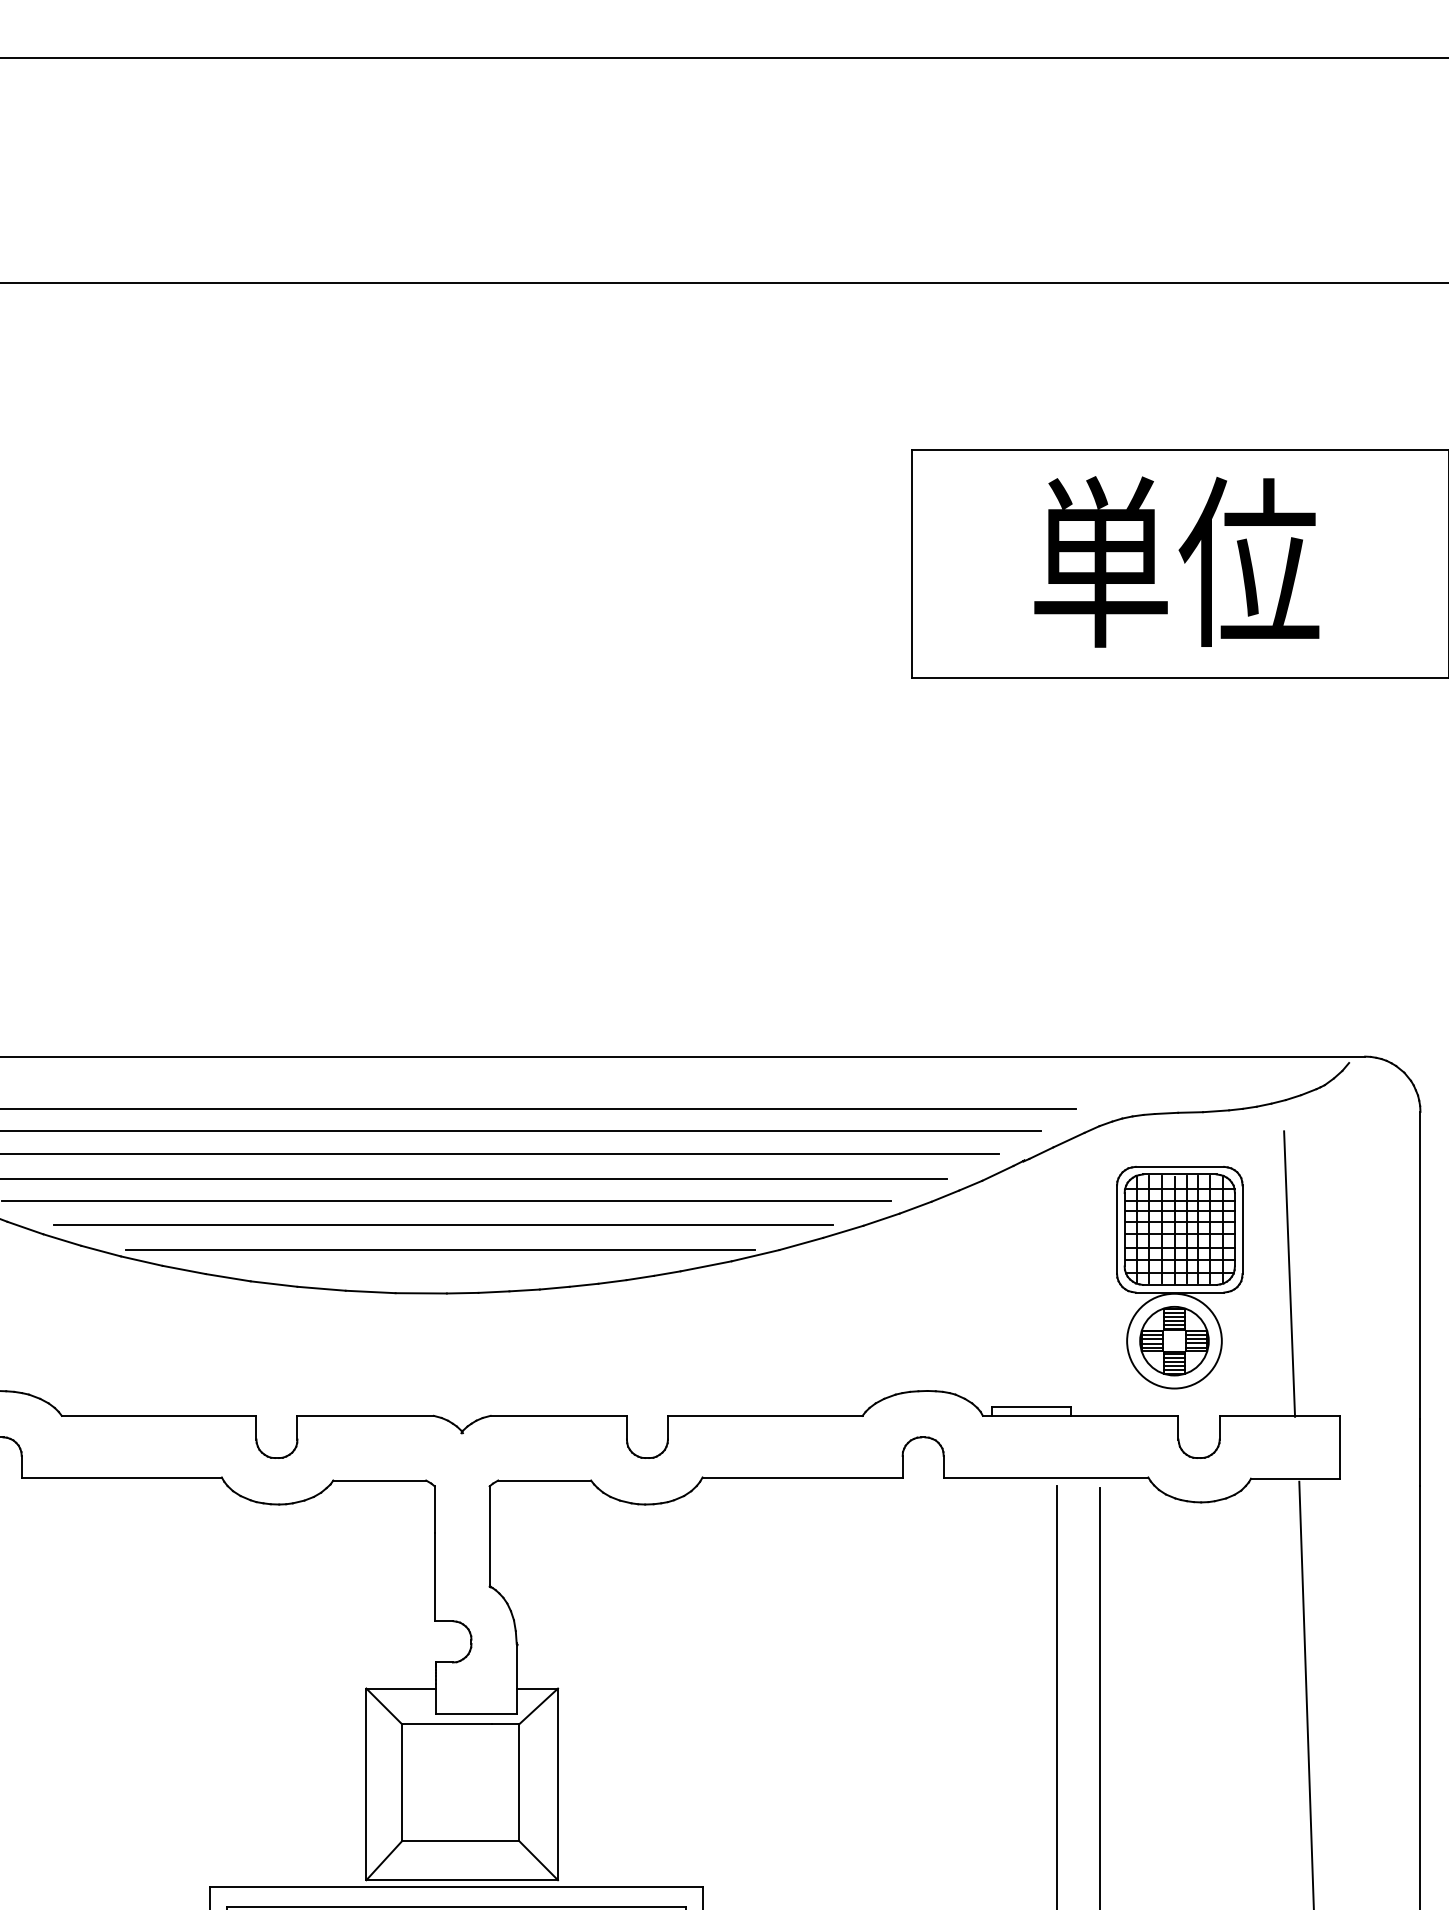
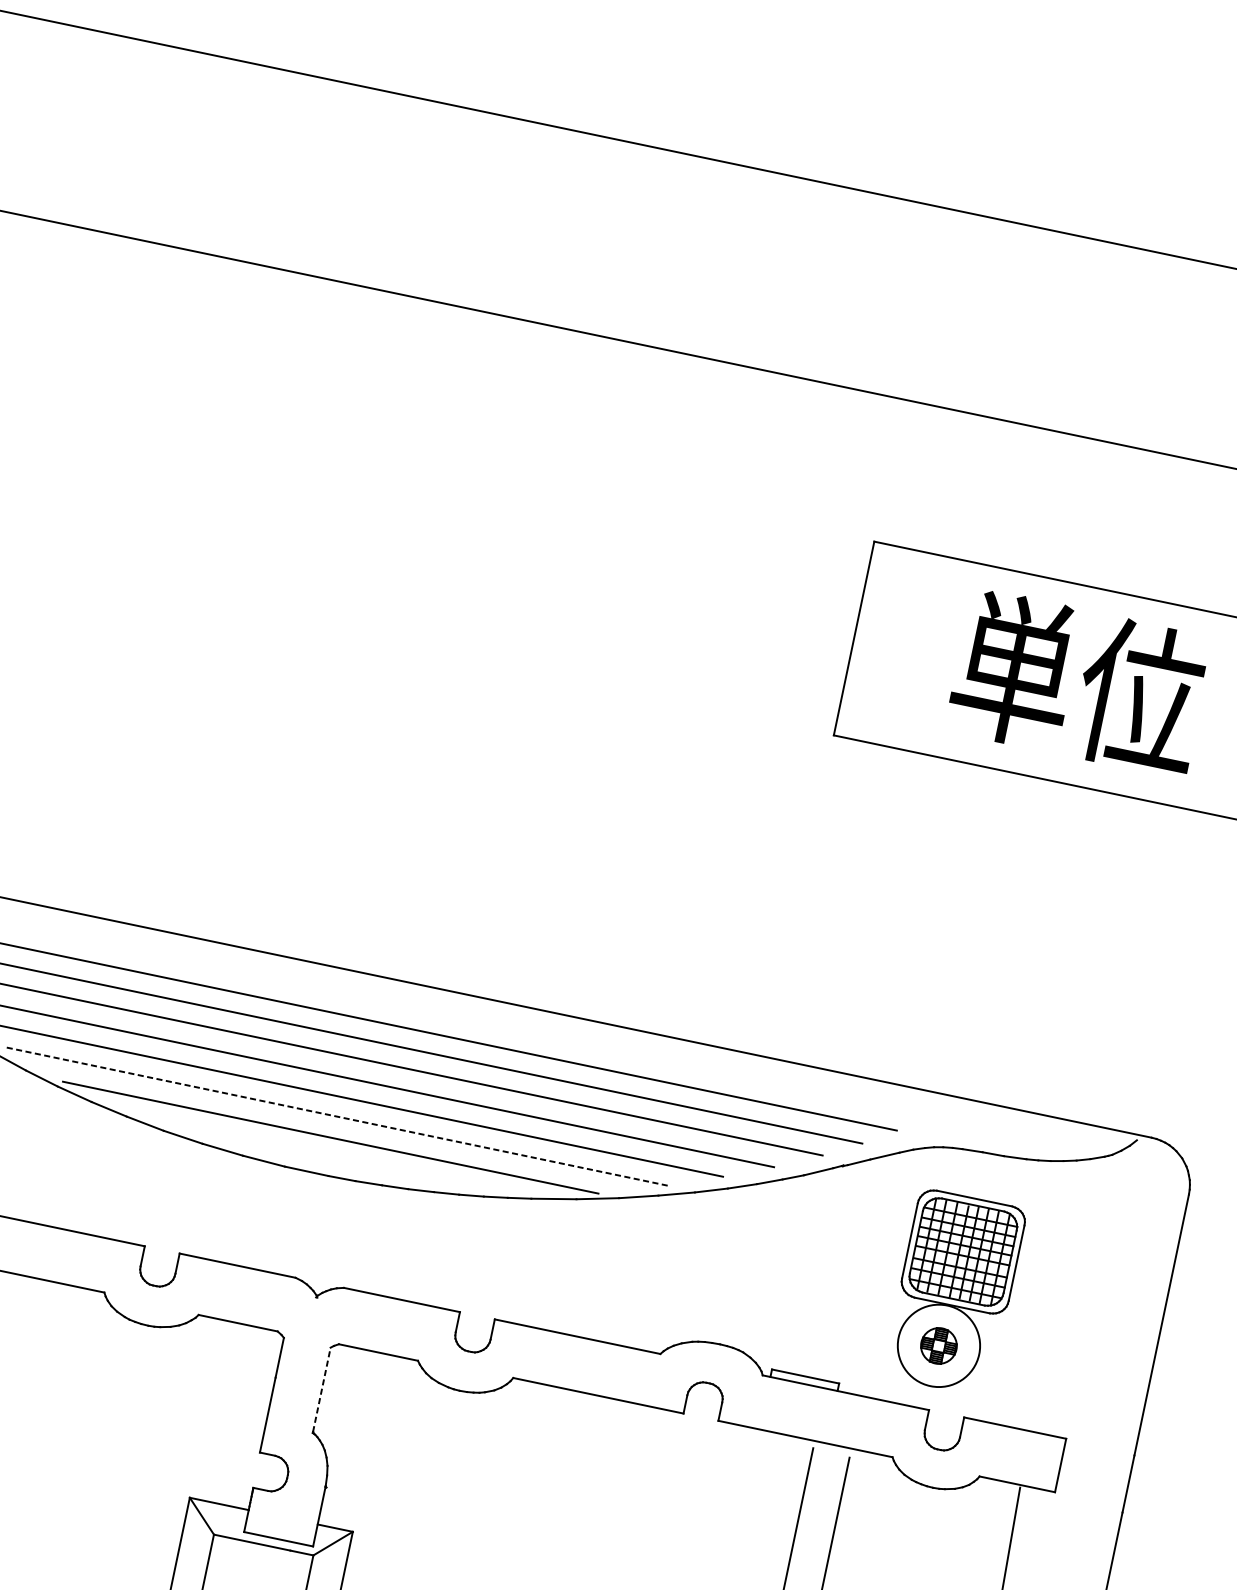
line: (444, 1224) -> (338, 1116), solid -> dashed
line: (1289, 1273) -> (1048, 1308), removed
part: (1174, 1341) -> (938, 1346), size x0.6
line: (489, 1535) -> (321, 1389), solid -> dashed

